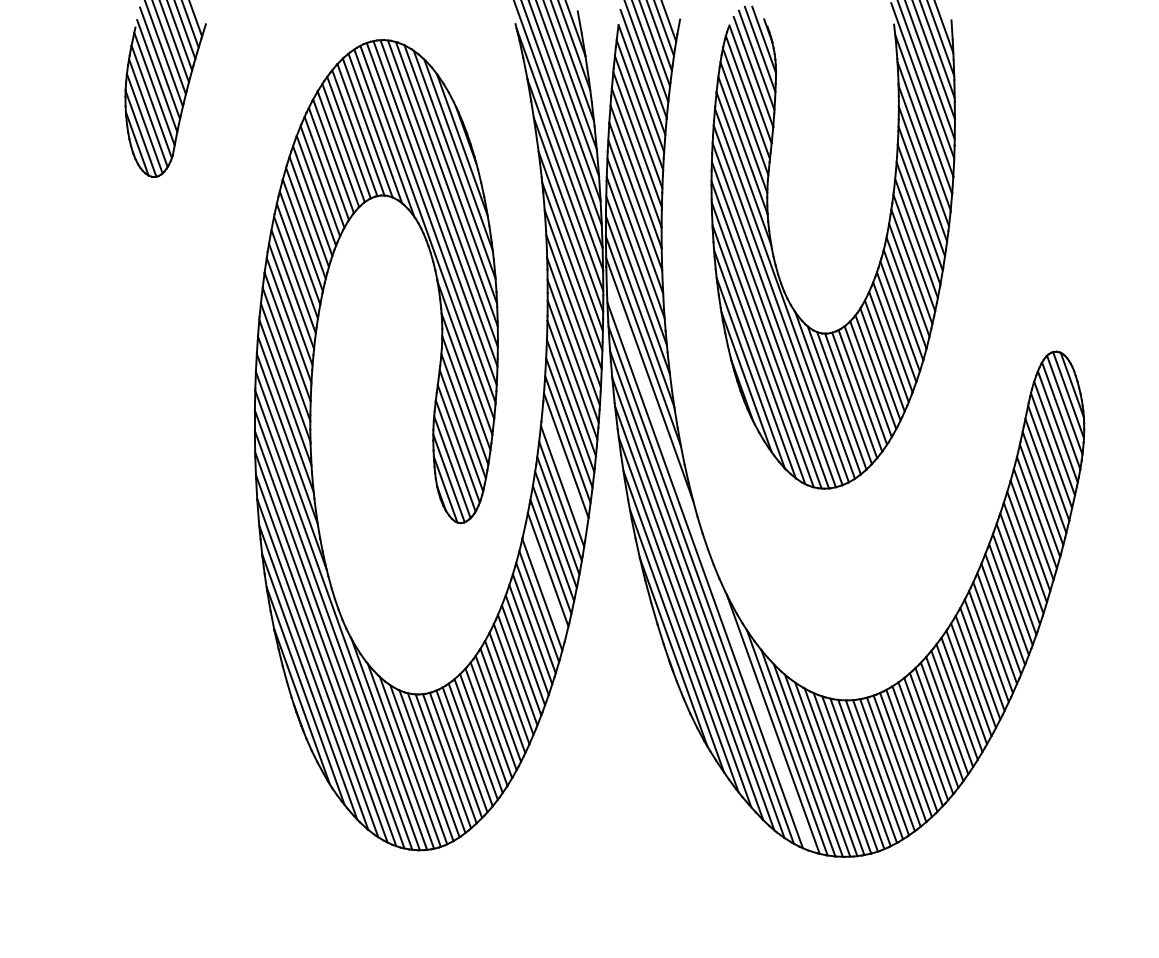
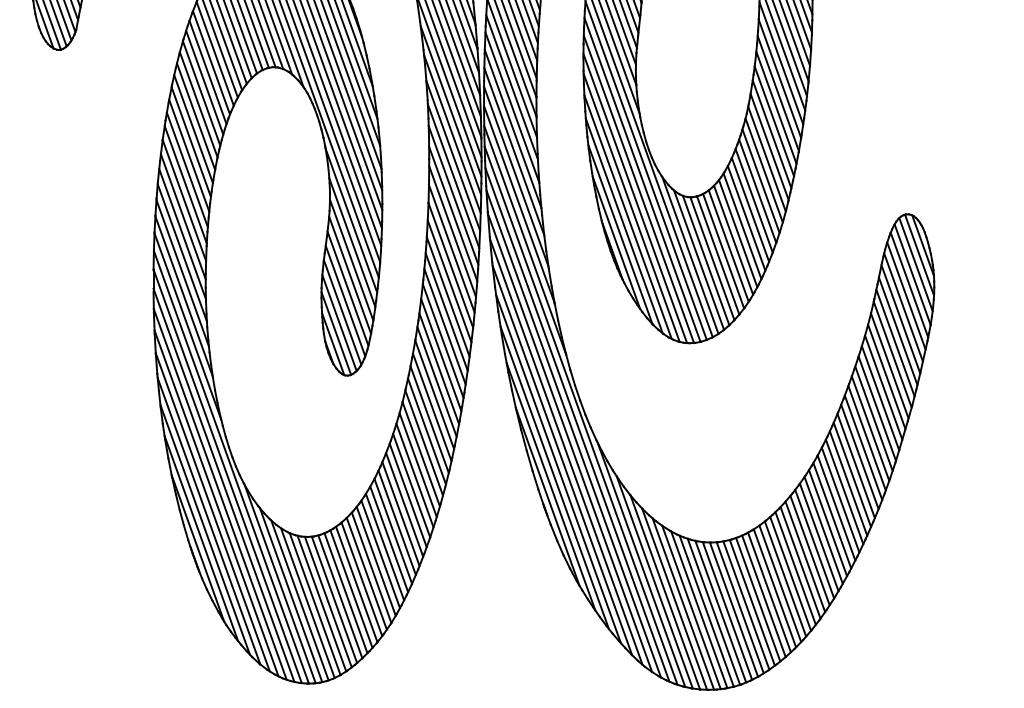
line: (564, 470) -> (445, 326), added
line: (708, 565) -> (580, 415), added
line: (545, 582) -> (427, 431), added

